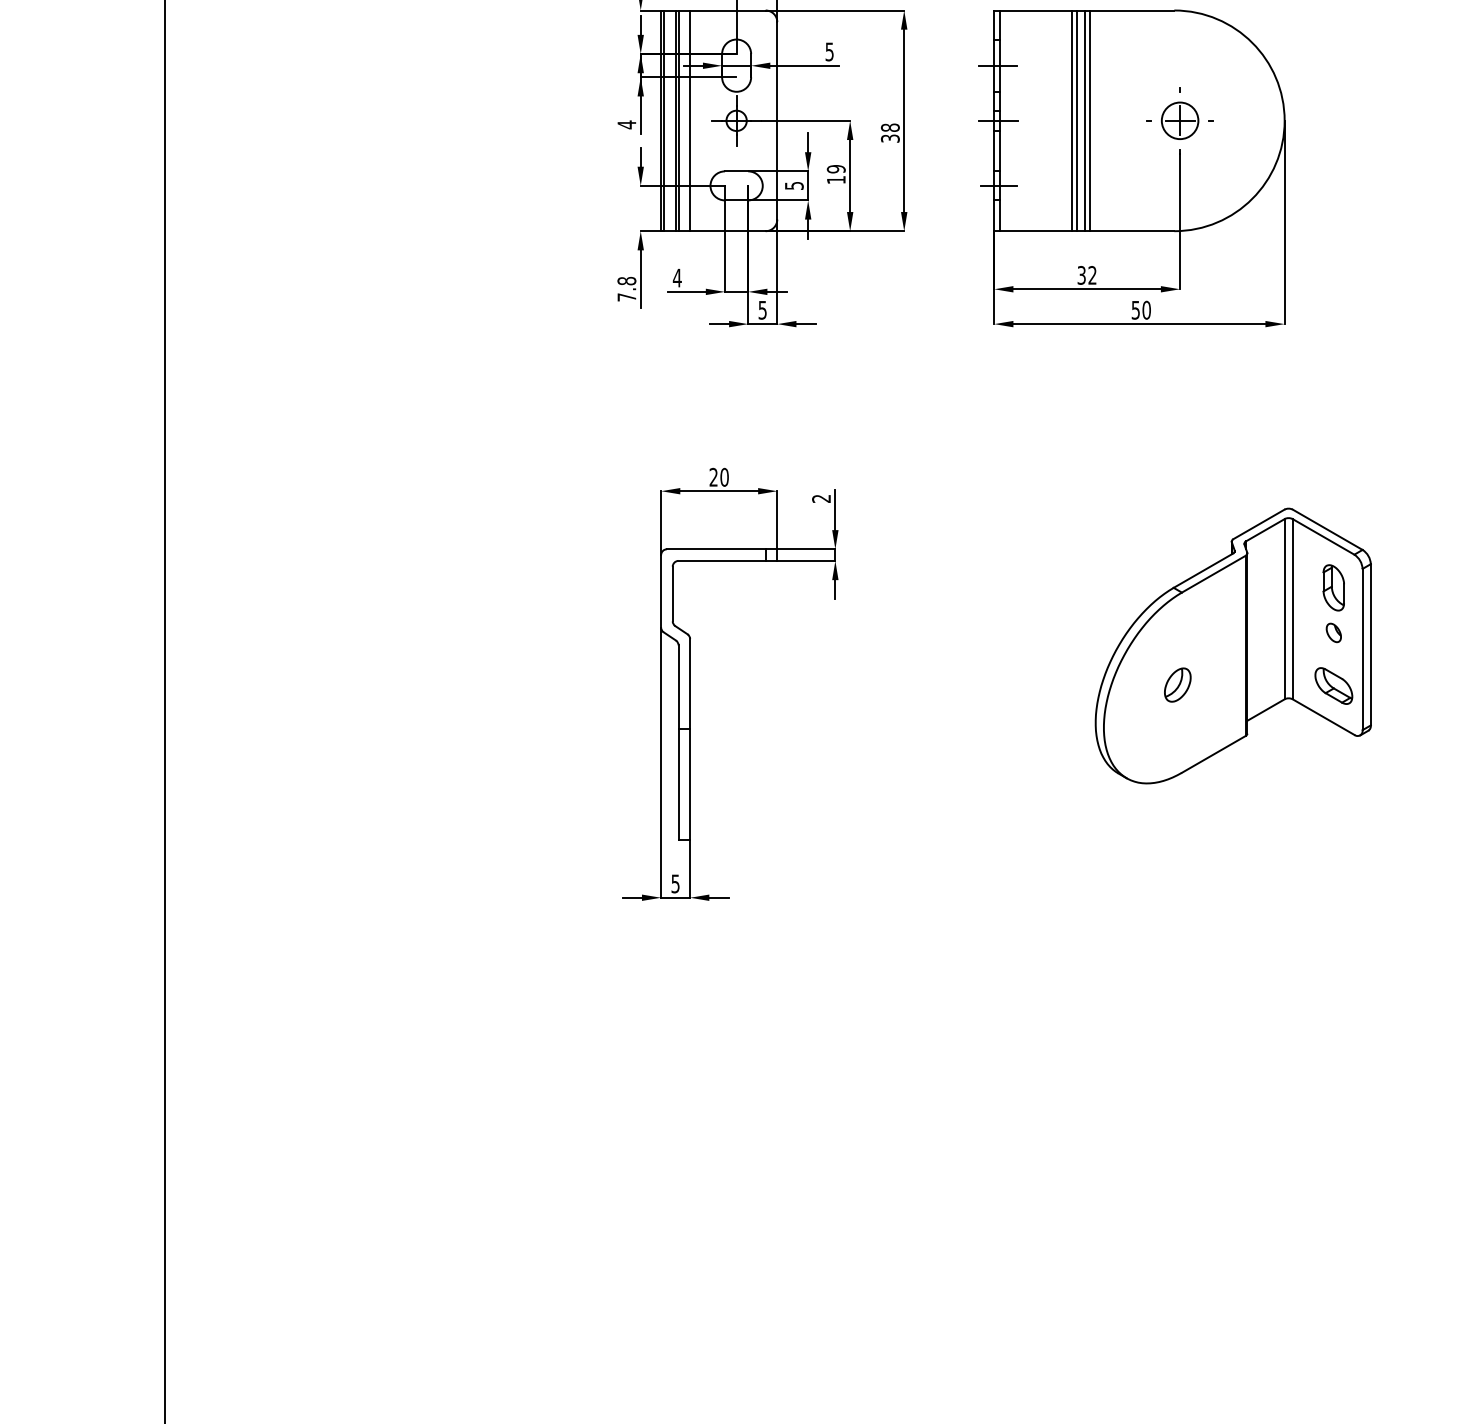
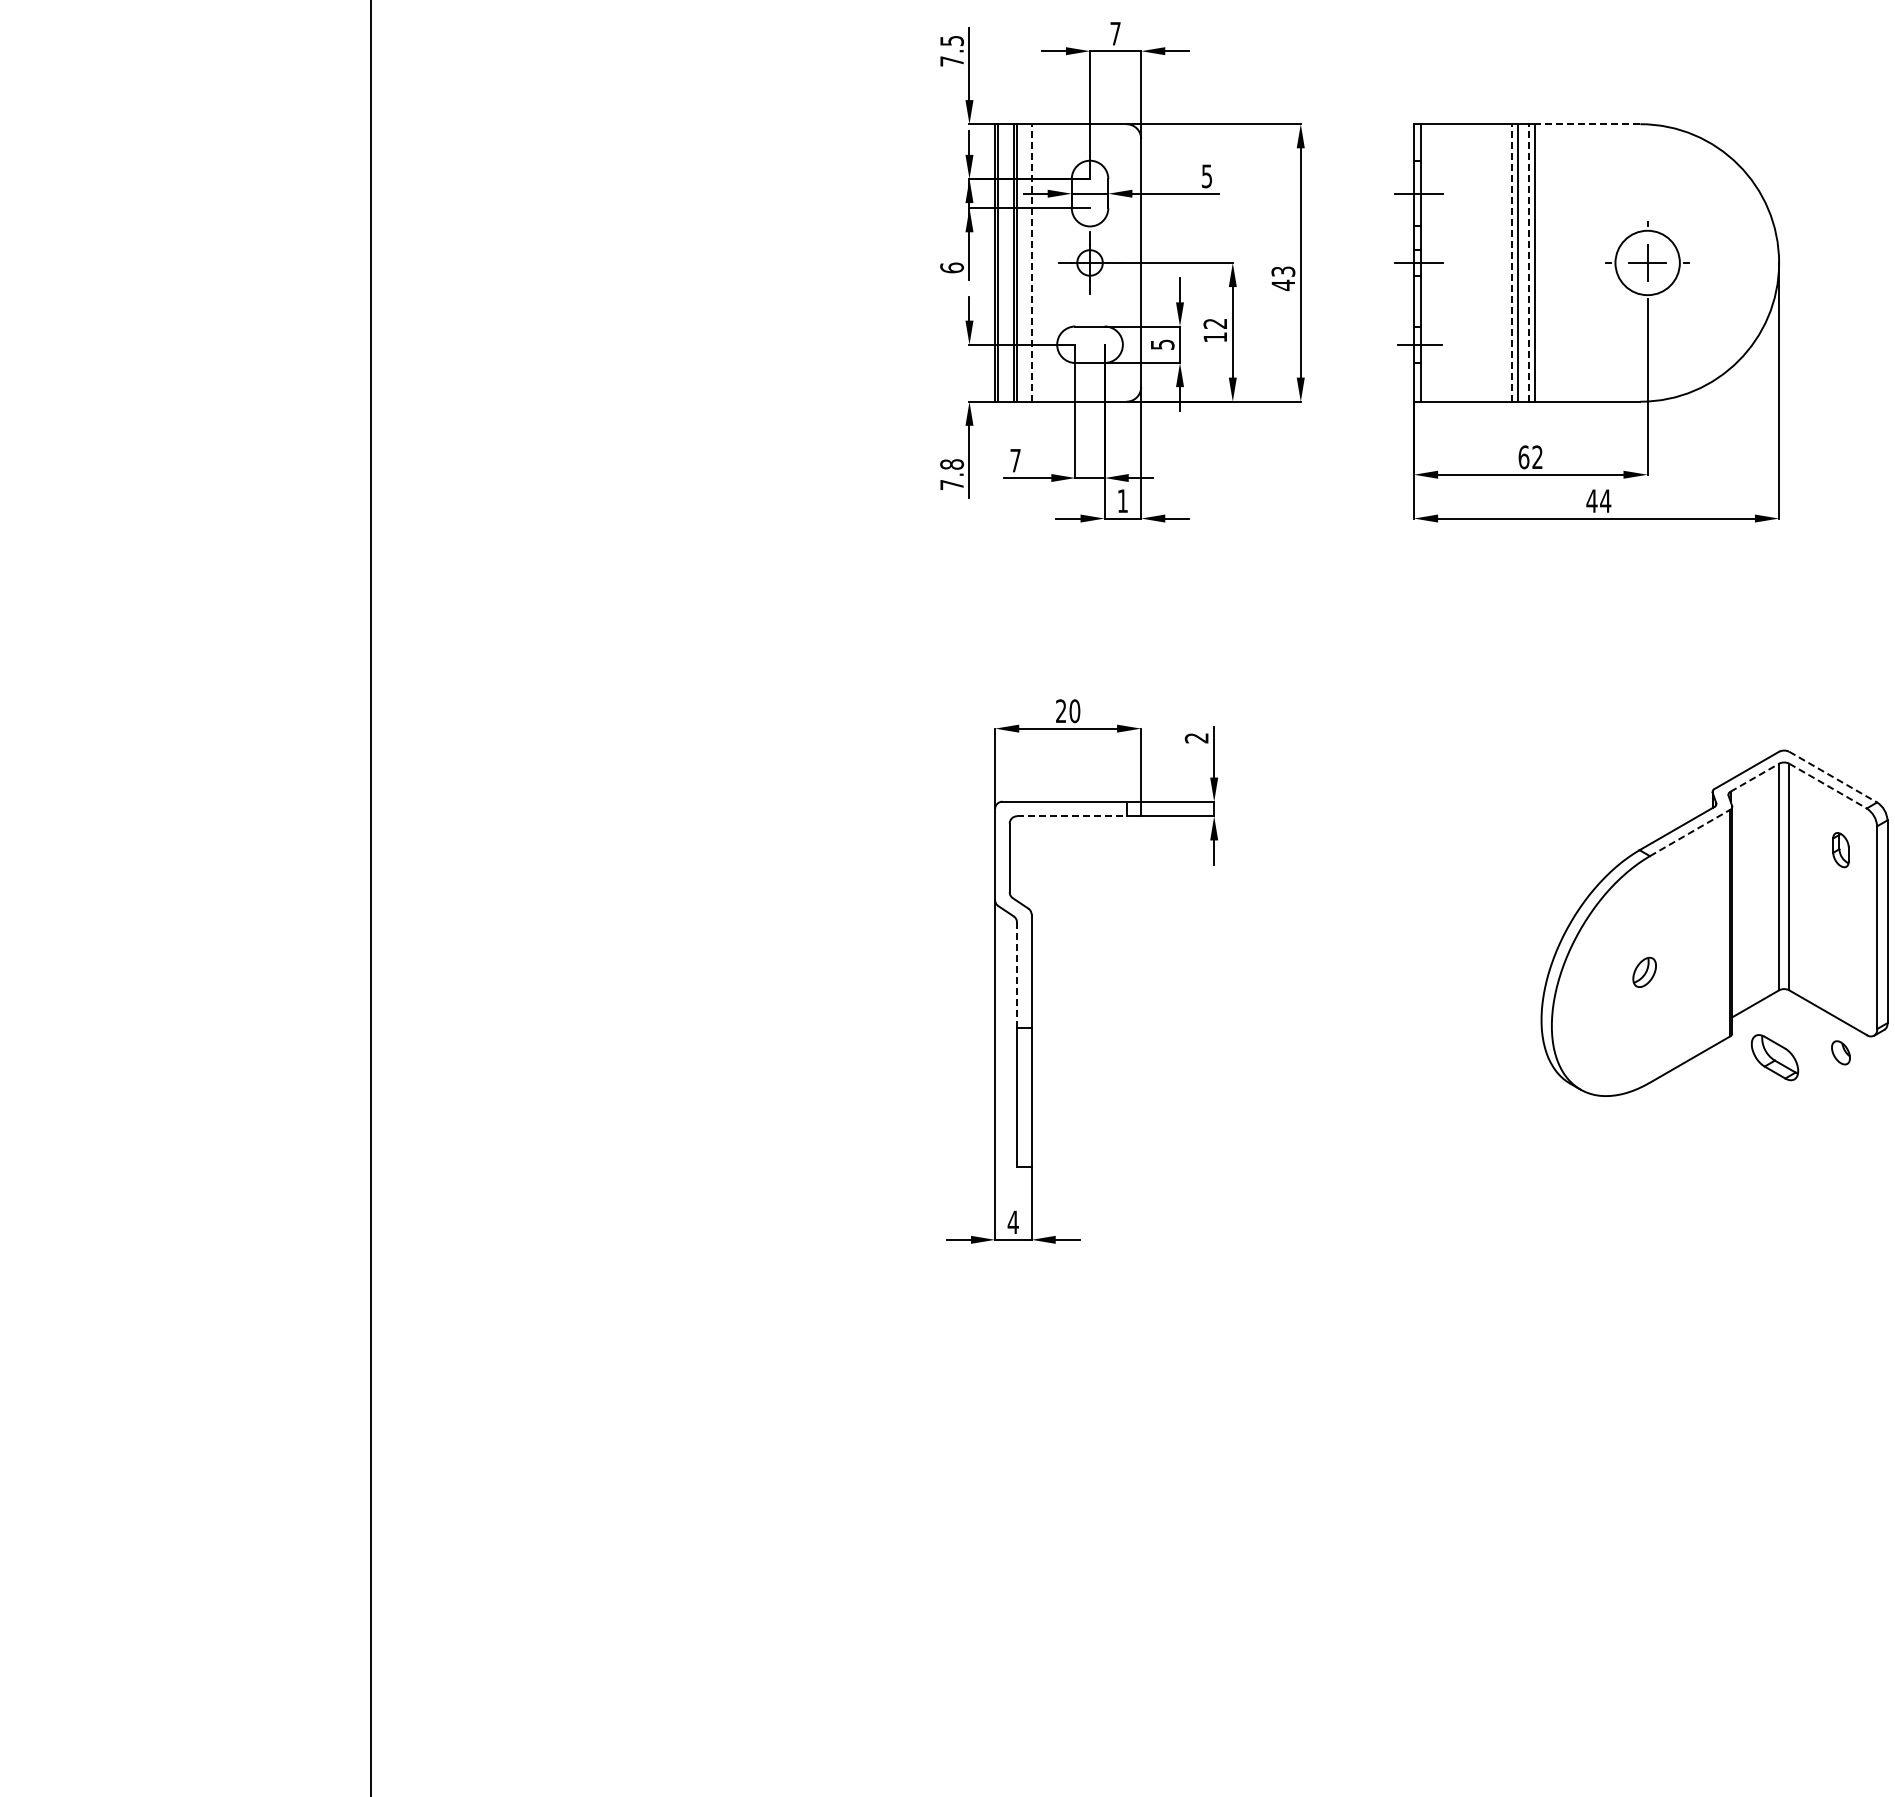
line: (1132, 10) -> (1587, 124), solid -> dashed
line: (690, 120) -> (1031, 262), solid -> dashed
line: (1072, 120) -> (1512, 262), solid -> dashed
line: (1085, 120) -> (1528, 262), solid -> dashed
circle: (1179, 120) -> (1647, 262), size x1.4
text: (627, 124) -> (952, 267), 4 -> 6
text: (890, 133) -> (1283, 278), 38 -> 43
text: (836, 168) -> (1215, 323), 19 -> 12
text: (1081, 275) -> (1523, 457), 32 -> 62
text: (677, 277) -> (1015, 460), 4 -> 7
text: (762, 310) -> (1122, 501), 5 -> 1
text: (1141, 310) -> (1598, 501), 50 -> 44
line: (1265, 530) -> (1755, 777), solid -> dashed
line: (1327, 530) -> (1833, 777), solid -> dashed
line: (1323, 537) -> (1828, 786), solid -> dashed
line: (721, 561) -> (1071, 816), solid -> dashed
line: (1214, 573) -> (1690, 832), solid -> dashed
part: (1333, 587) -> (1840, 849), size x0.6
part: (1333, 632) -> (1840, 1052), moved
part: (1177, 685) -> (1644, 972), size x0.7
part: (1334, 685) -> (1775, 1057), moved
line: (678, 687) -> (1017, 975), solid -> dashed
text: (674, 883) -> (1012, 1222), 5 -> 4

